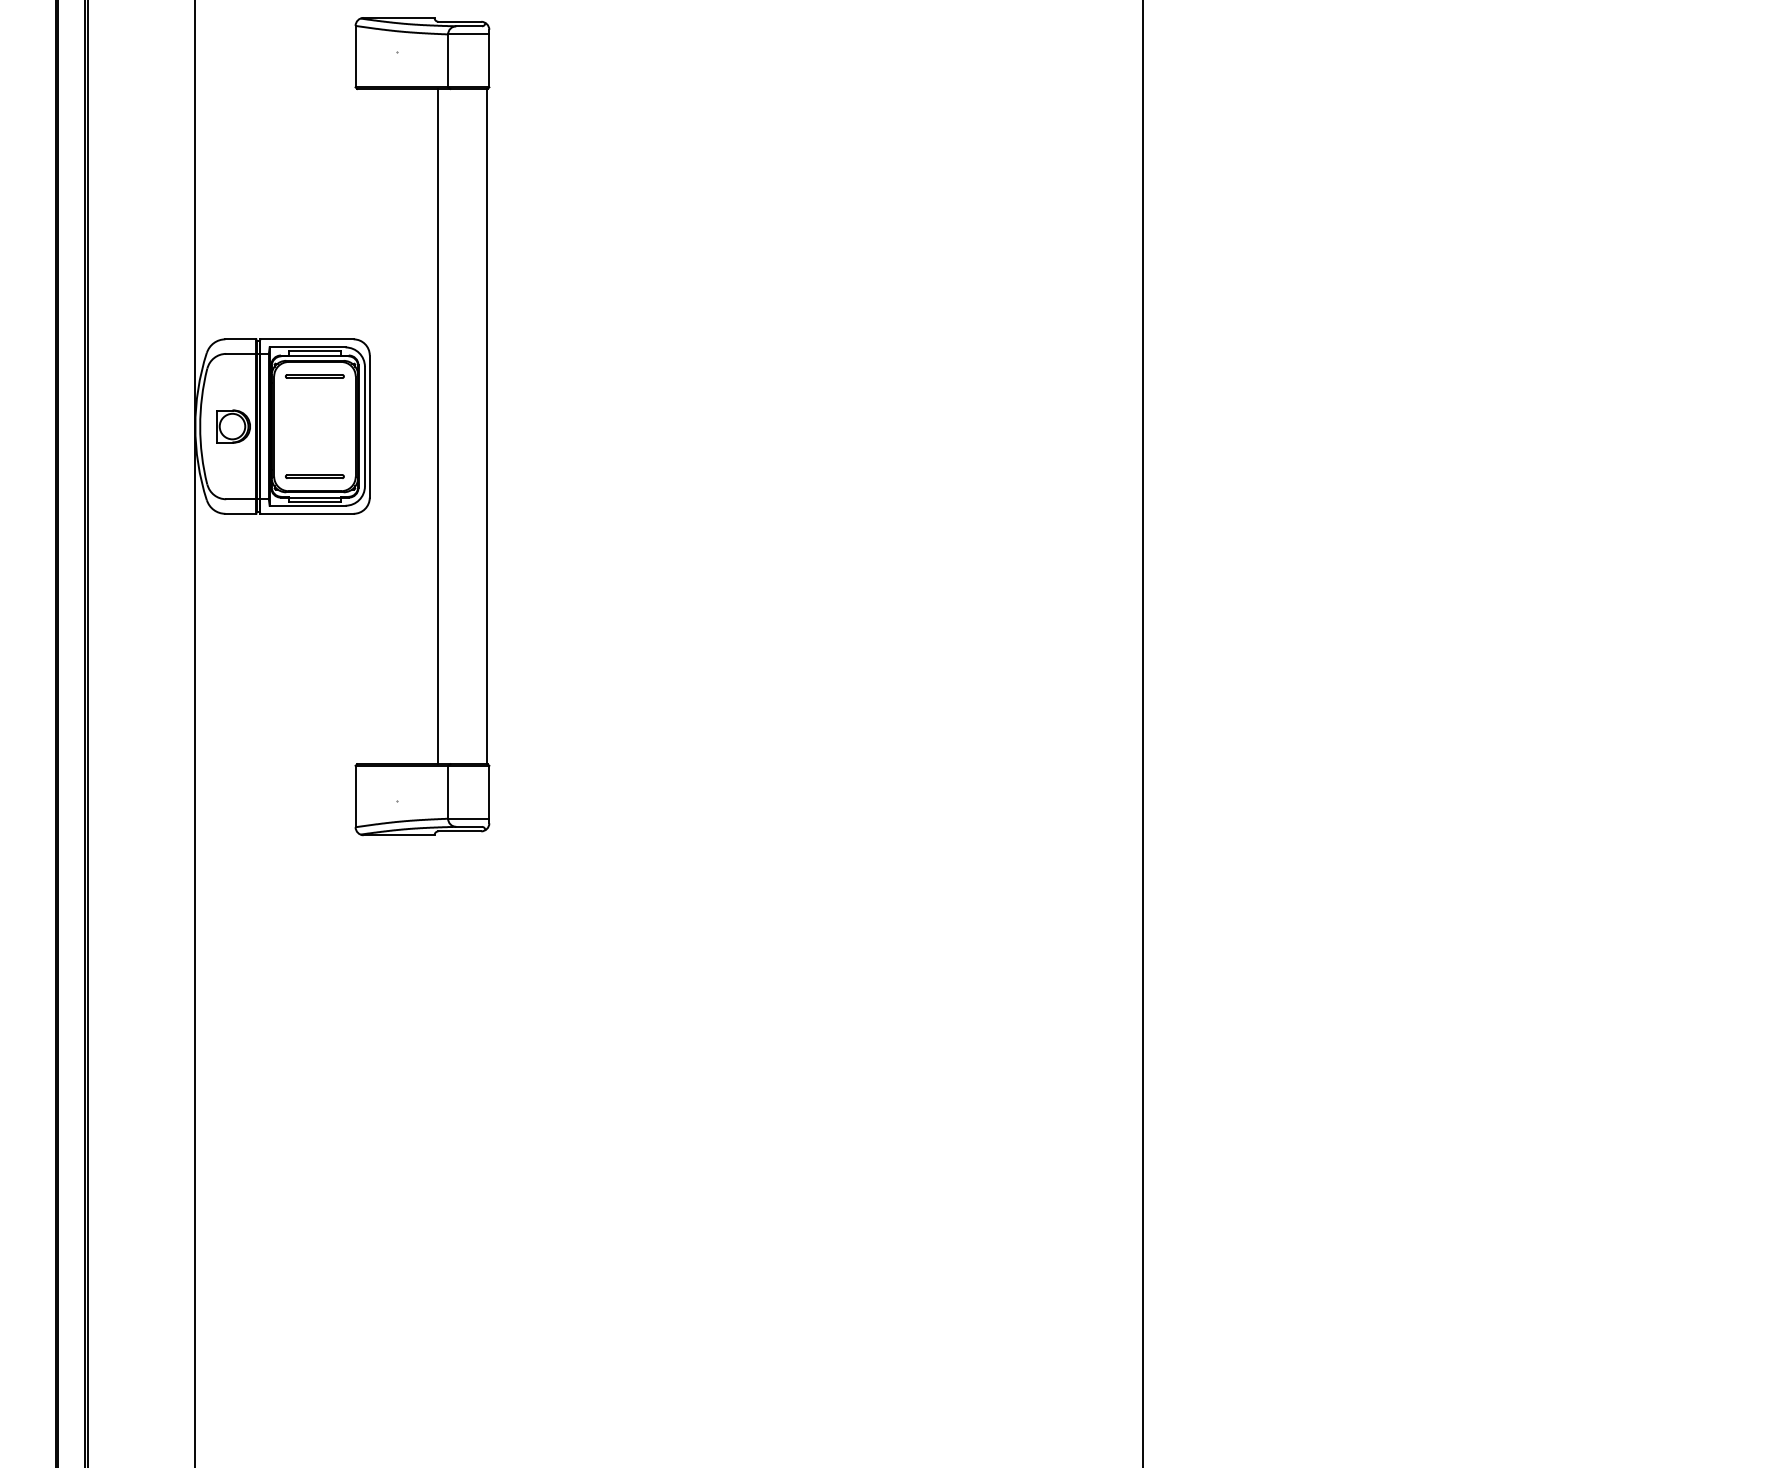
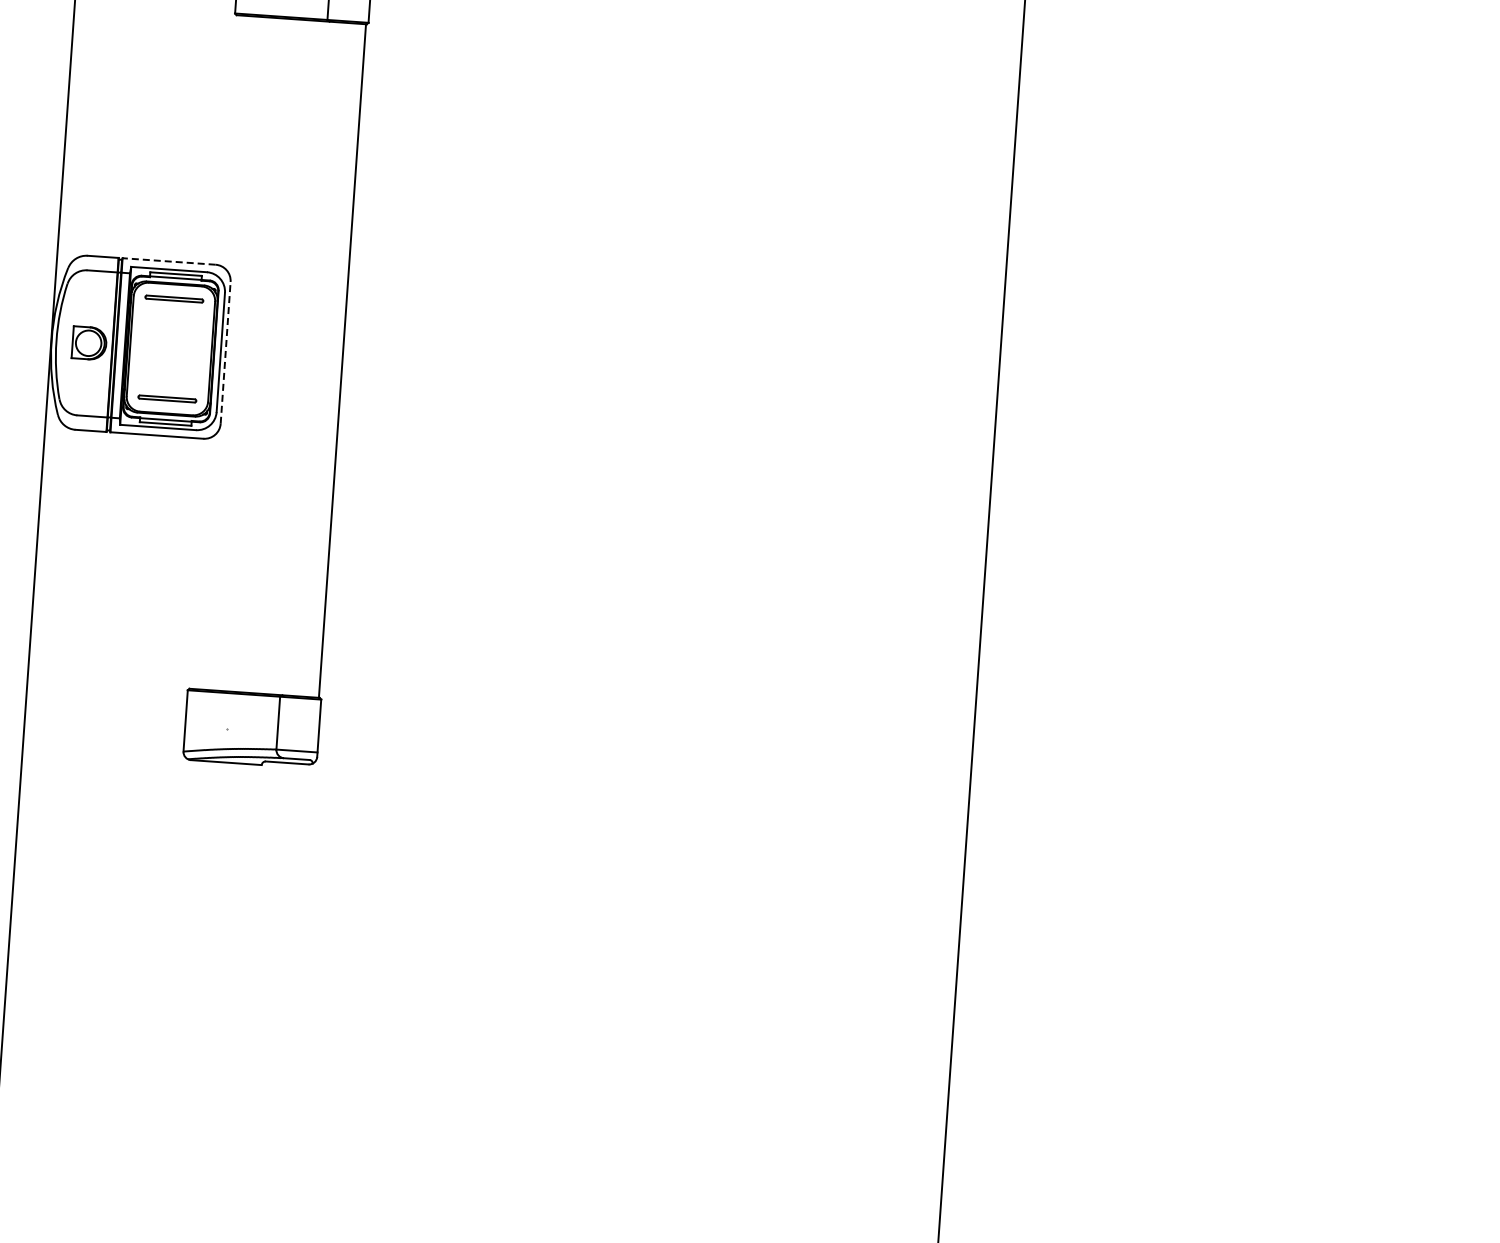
line: (307, 339) -> (169, 261), solid -> dashed
line: (369, 426) -> (225, 352), solid -> dashed
line: (438, 426) -> (294, 357), removed

